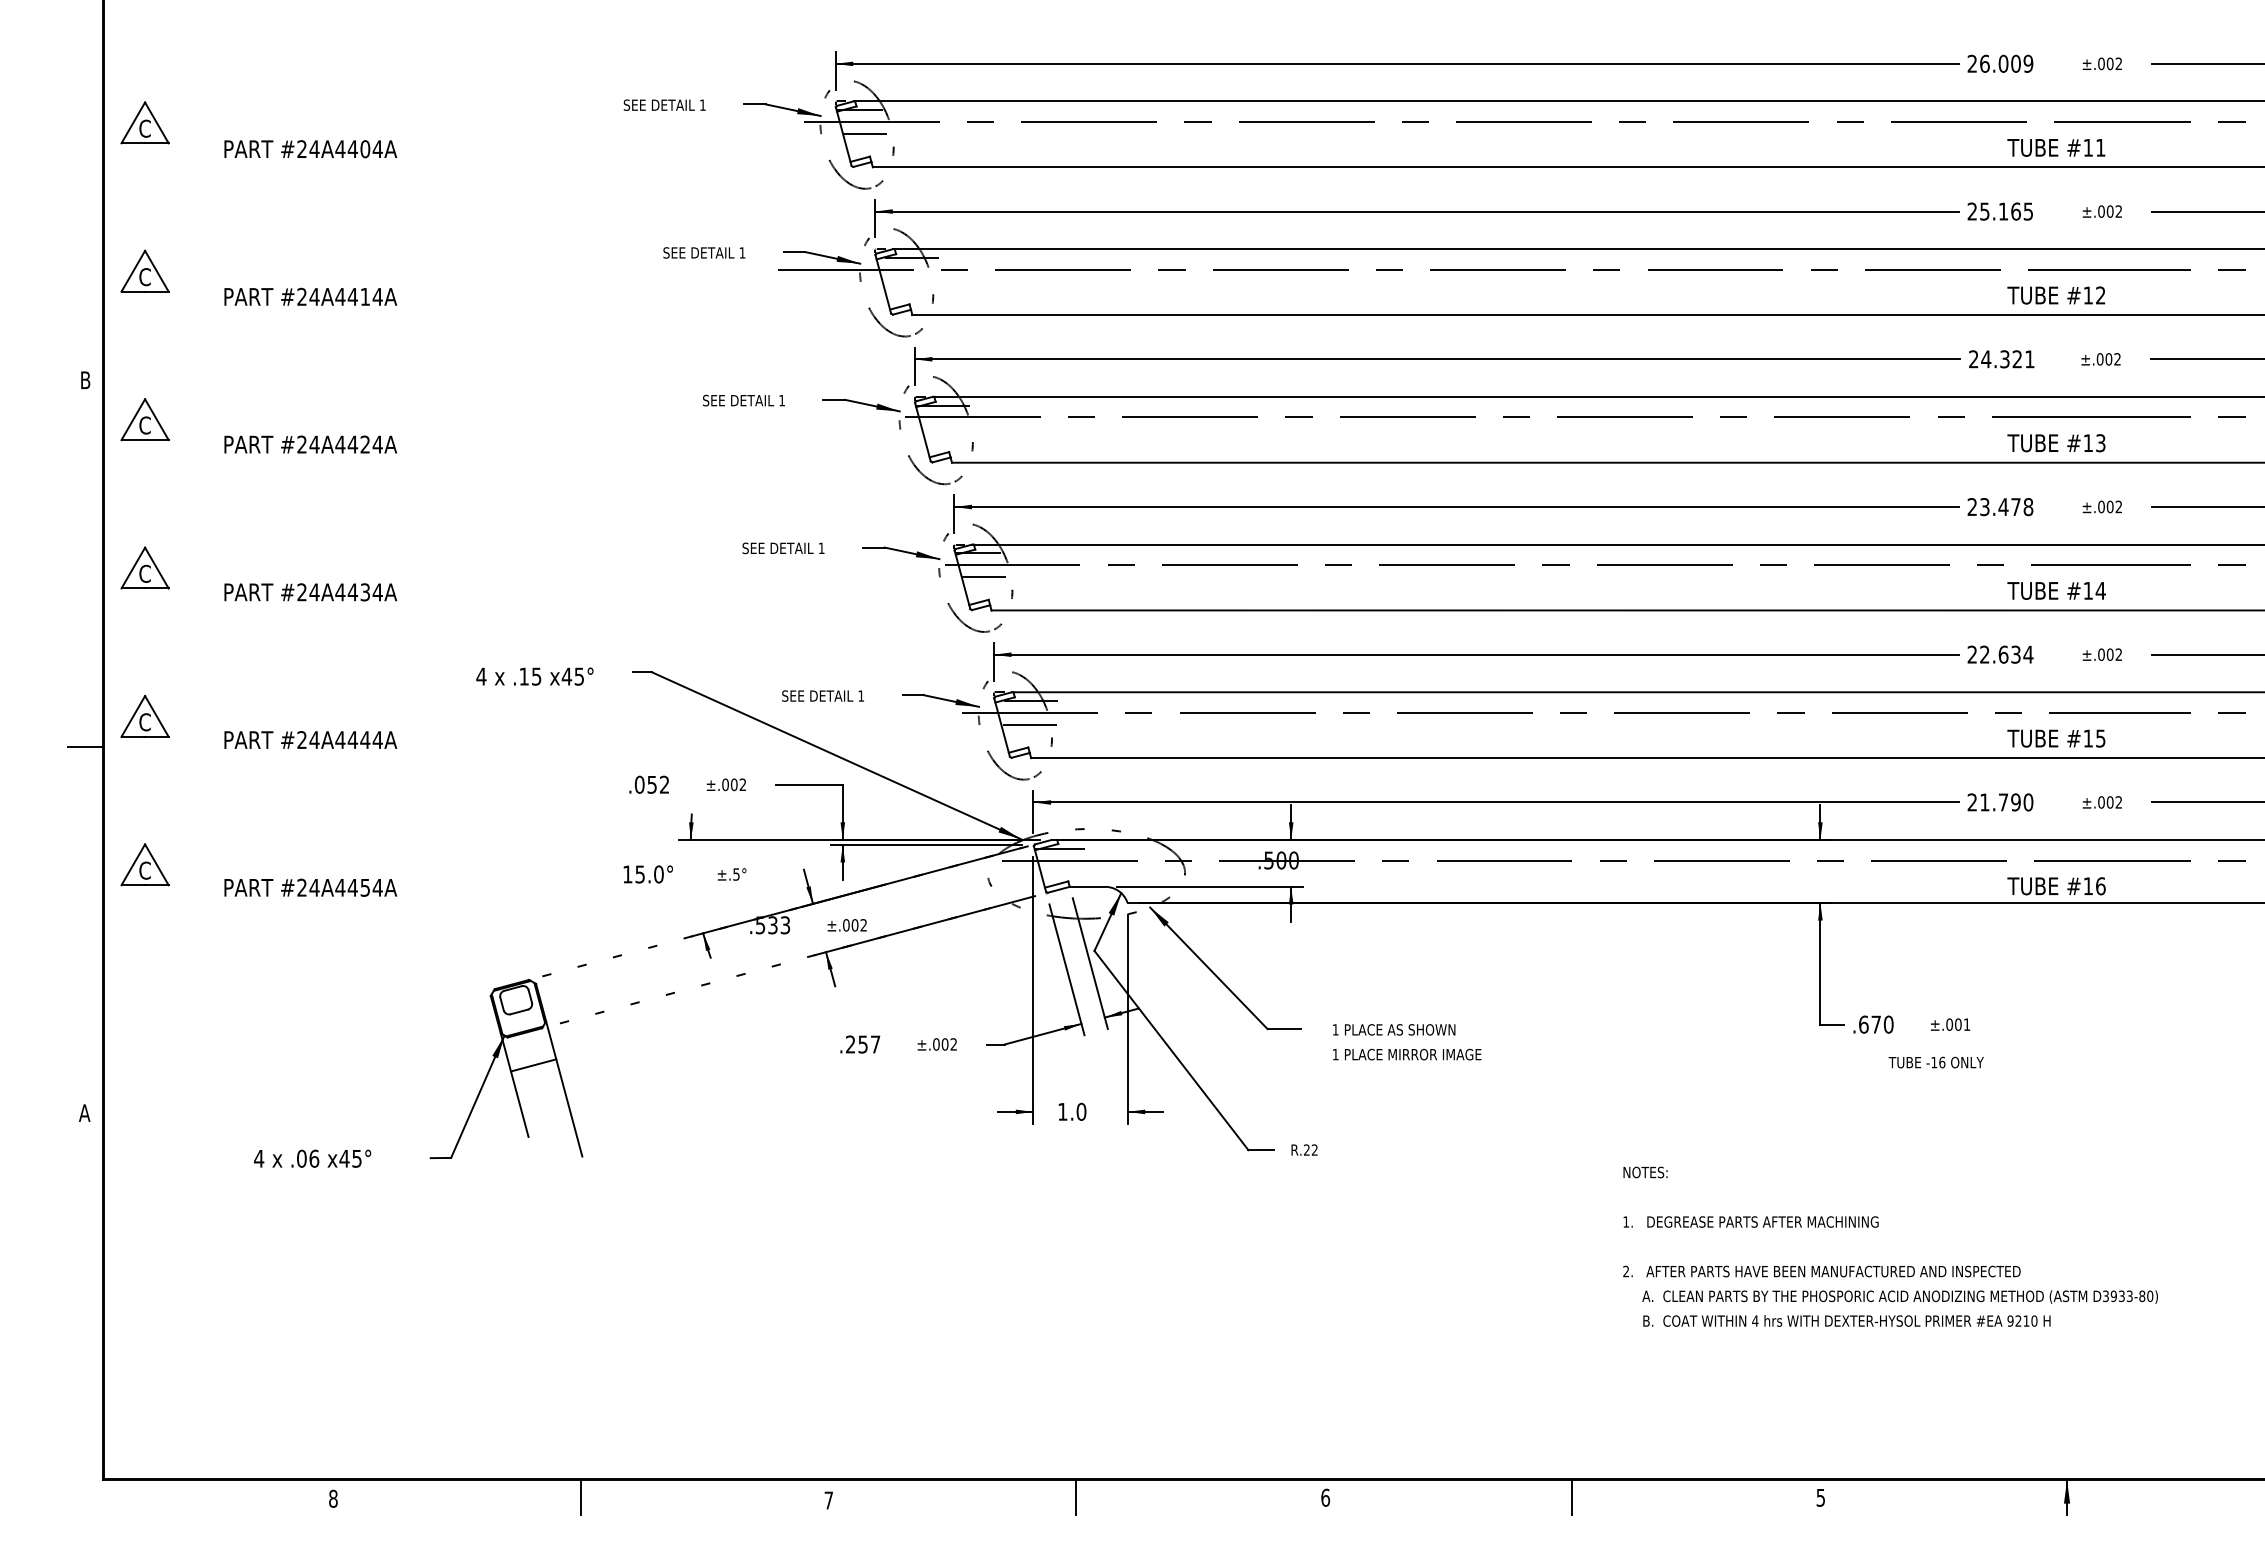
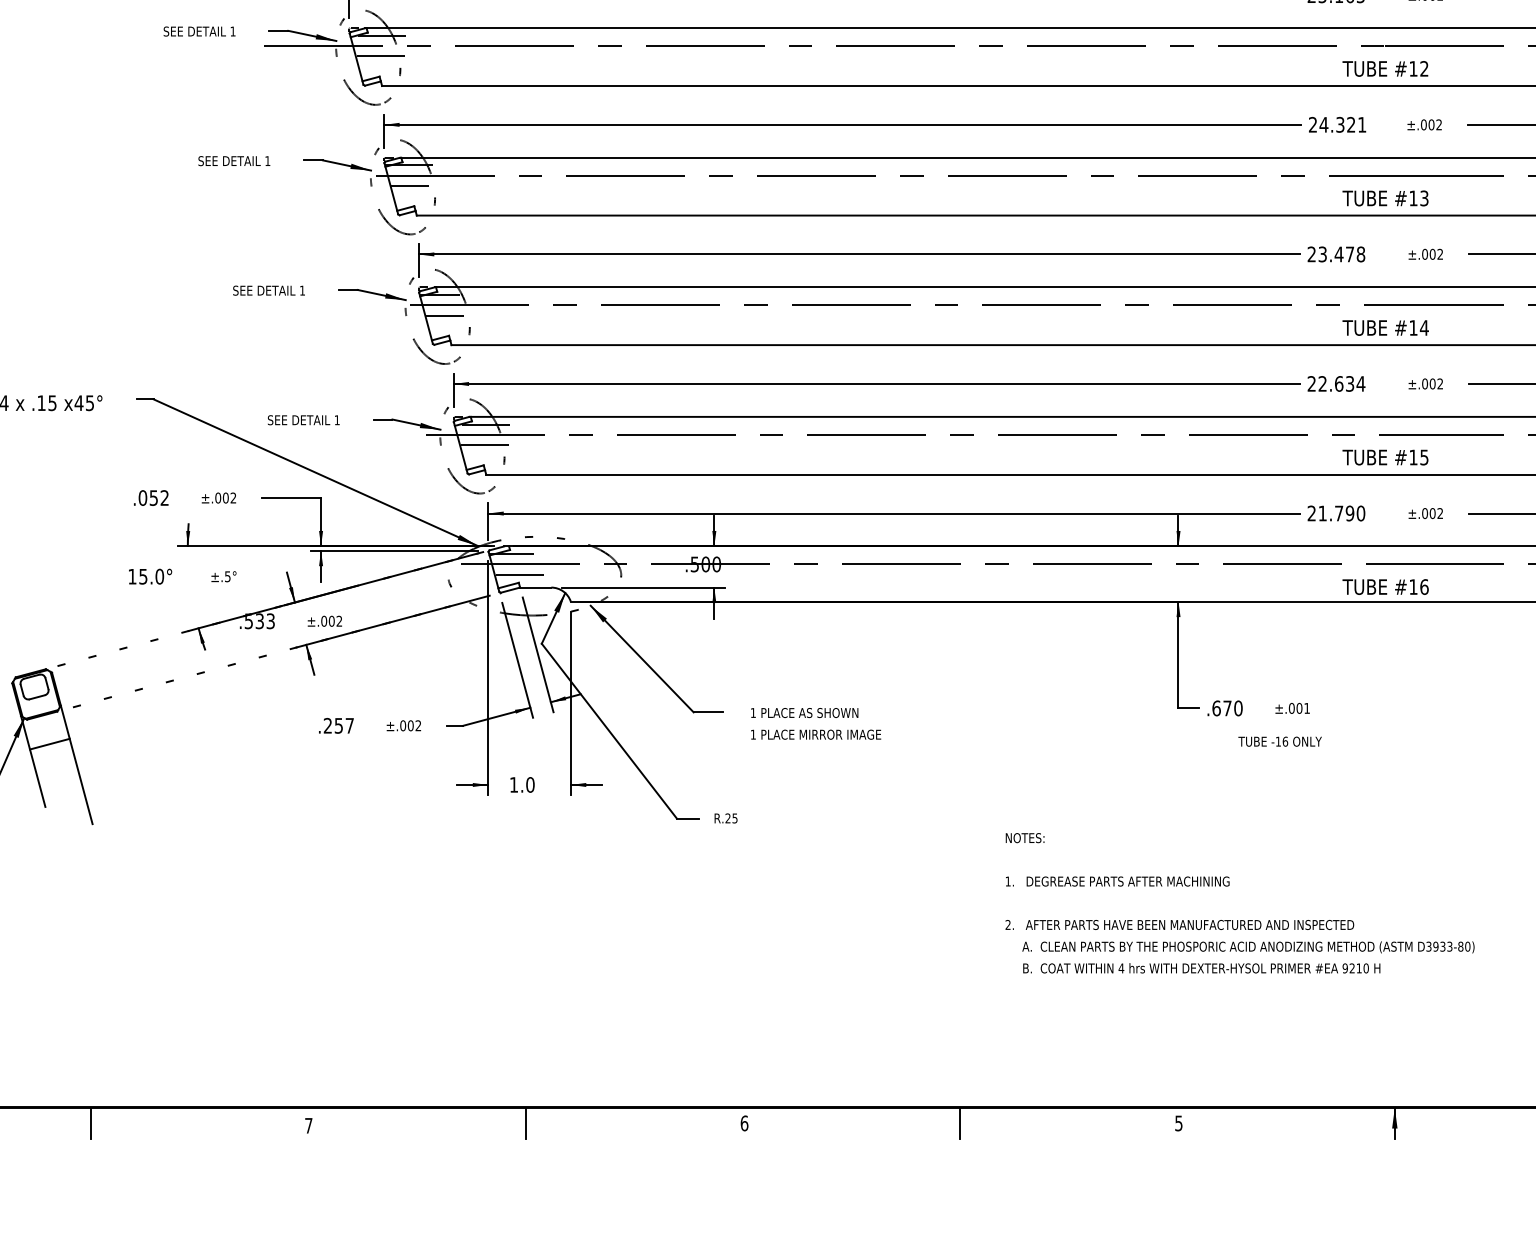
line: (910, 281) -> (380, 56), added
line: (944, 429) -> (410, 186), added
line: (1068, 872) -> (519, 574), added
text: (1314, 1149) -> (734, 817), R.22 -> R.25

